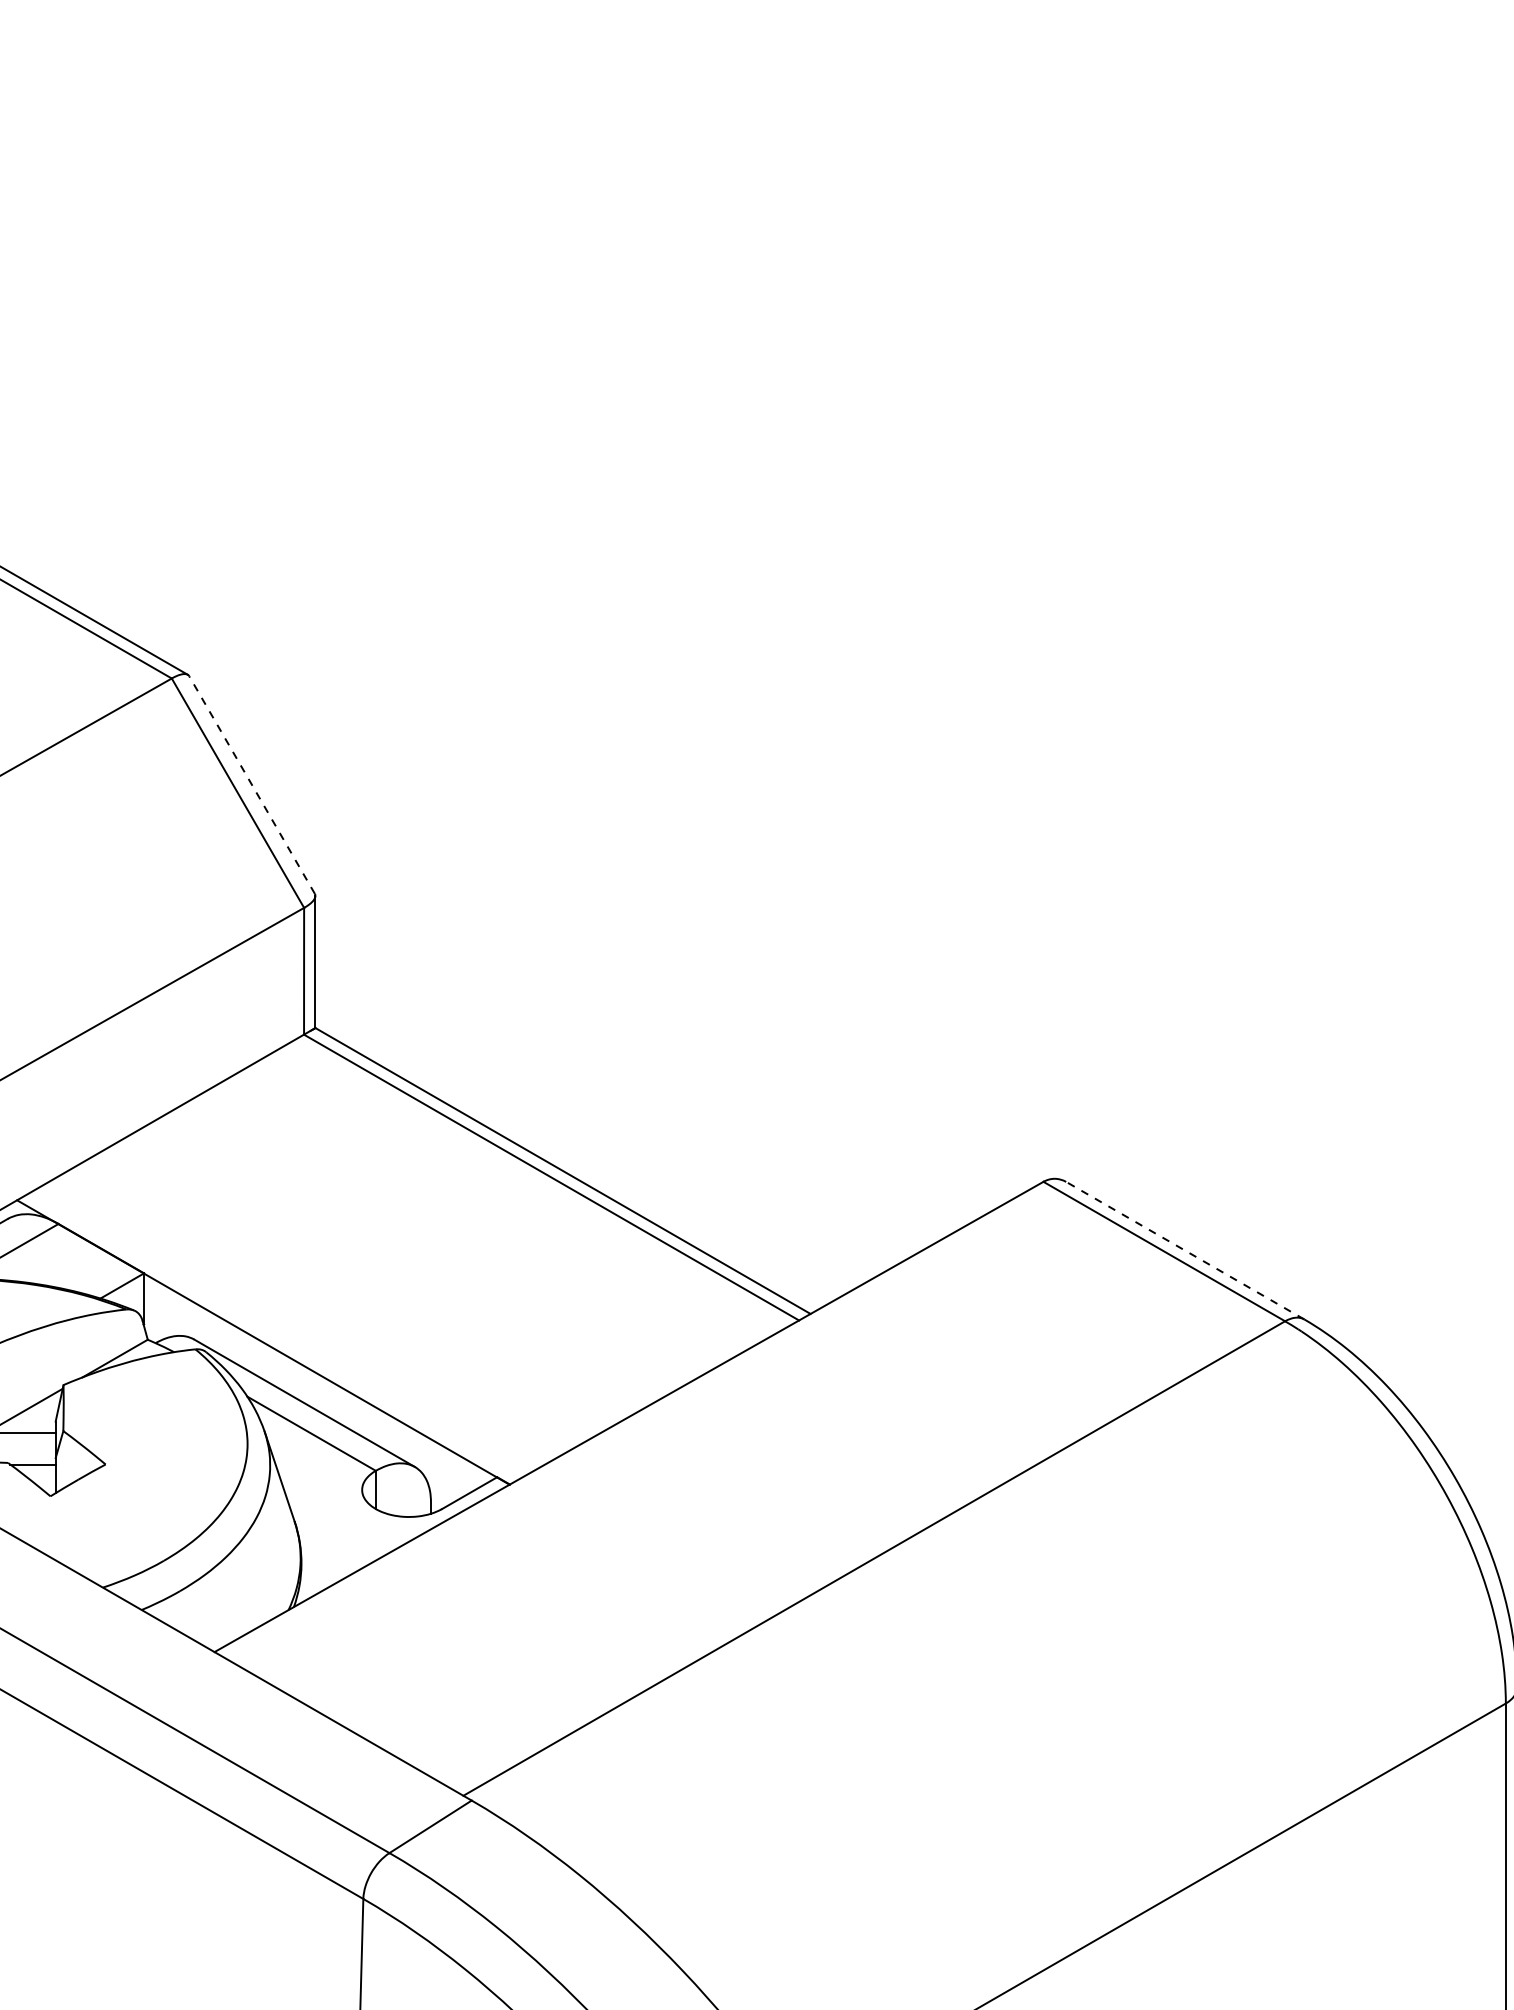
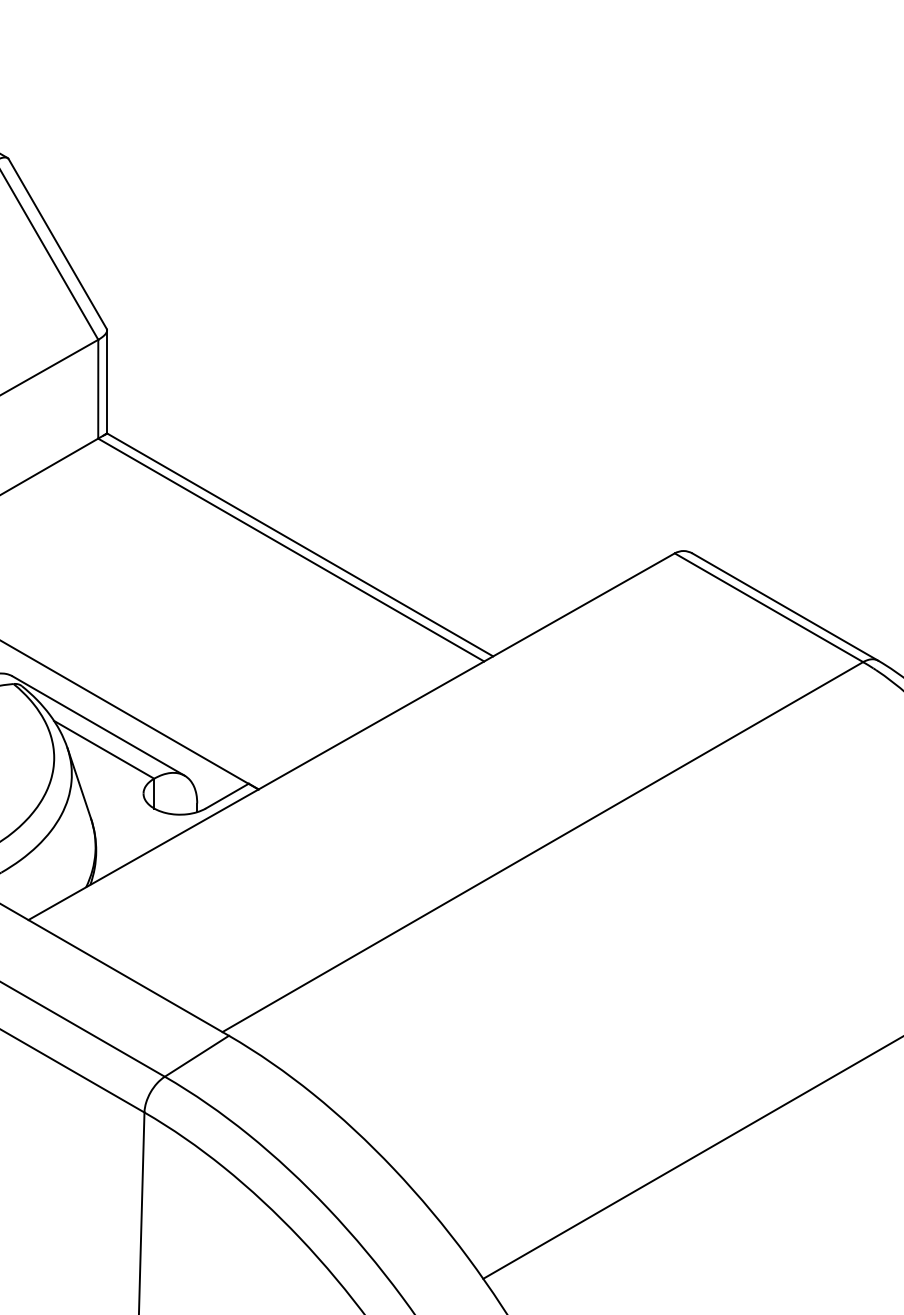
line: (252, 785) -> (58, 244), dashed -> solid
line: (1185, 1250) -> (785, 606), dashed -> solid

